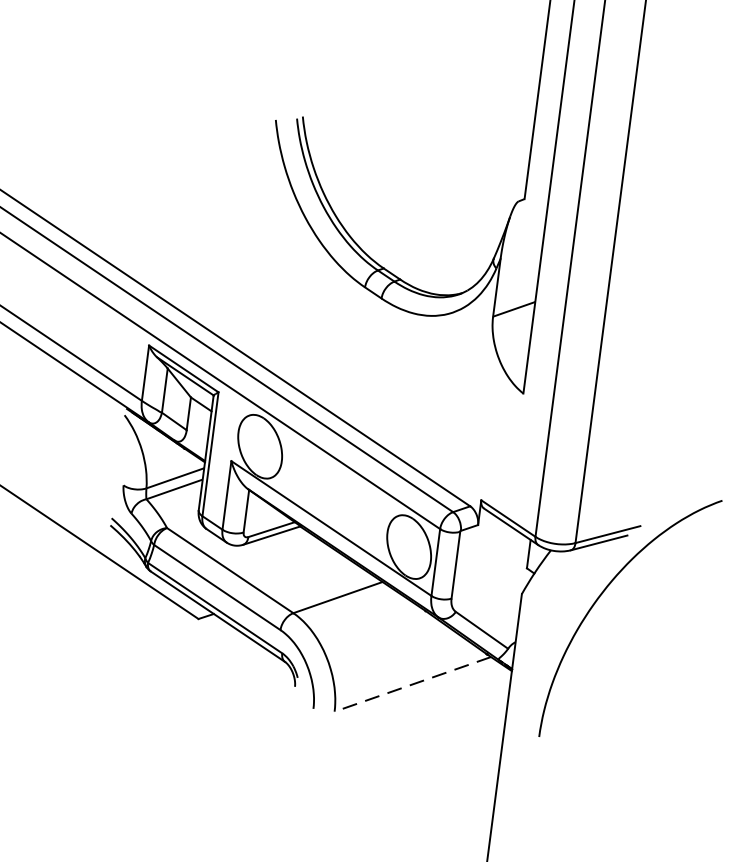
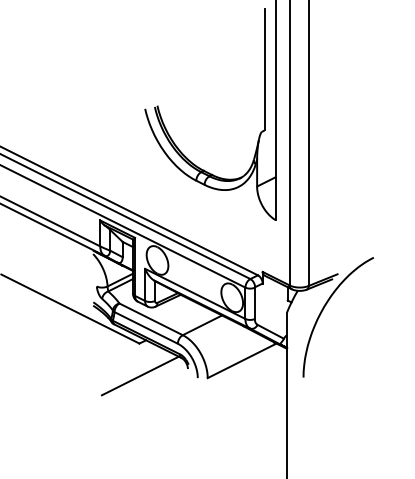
line: (413, 683) -> (242, 360), dashed -> solid
line: (189, 687) -> (139, 375), added

